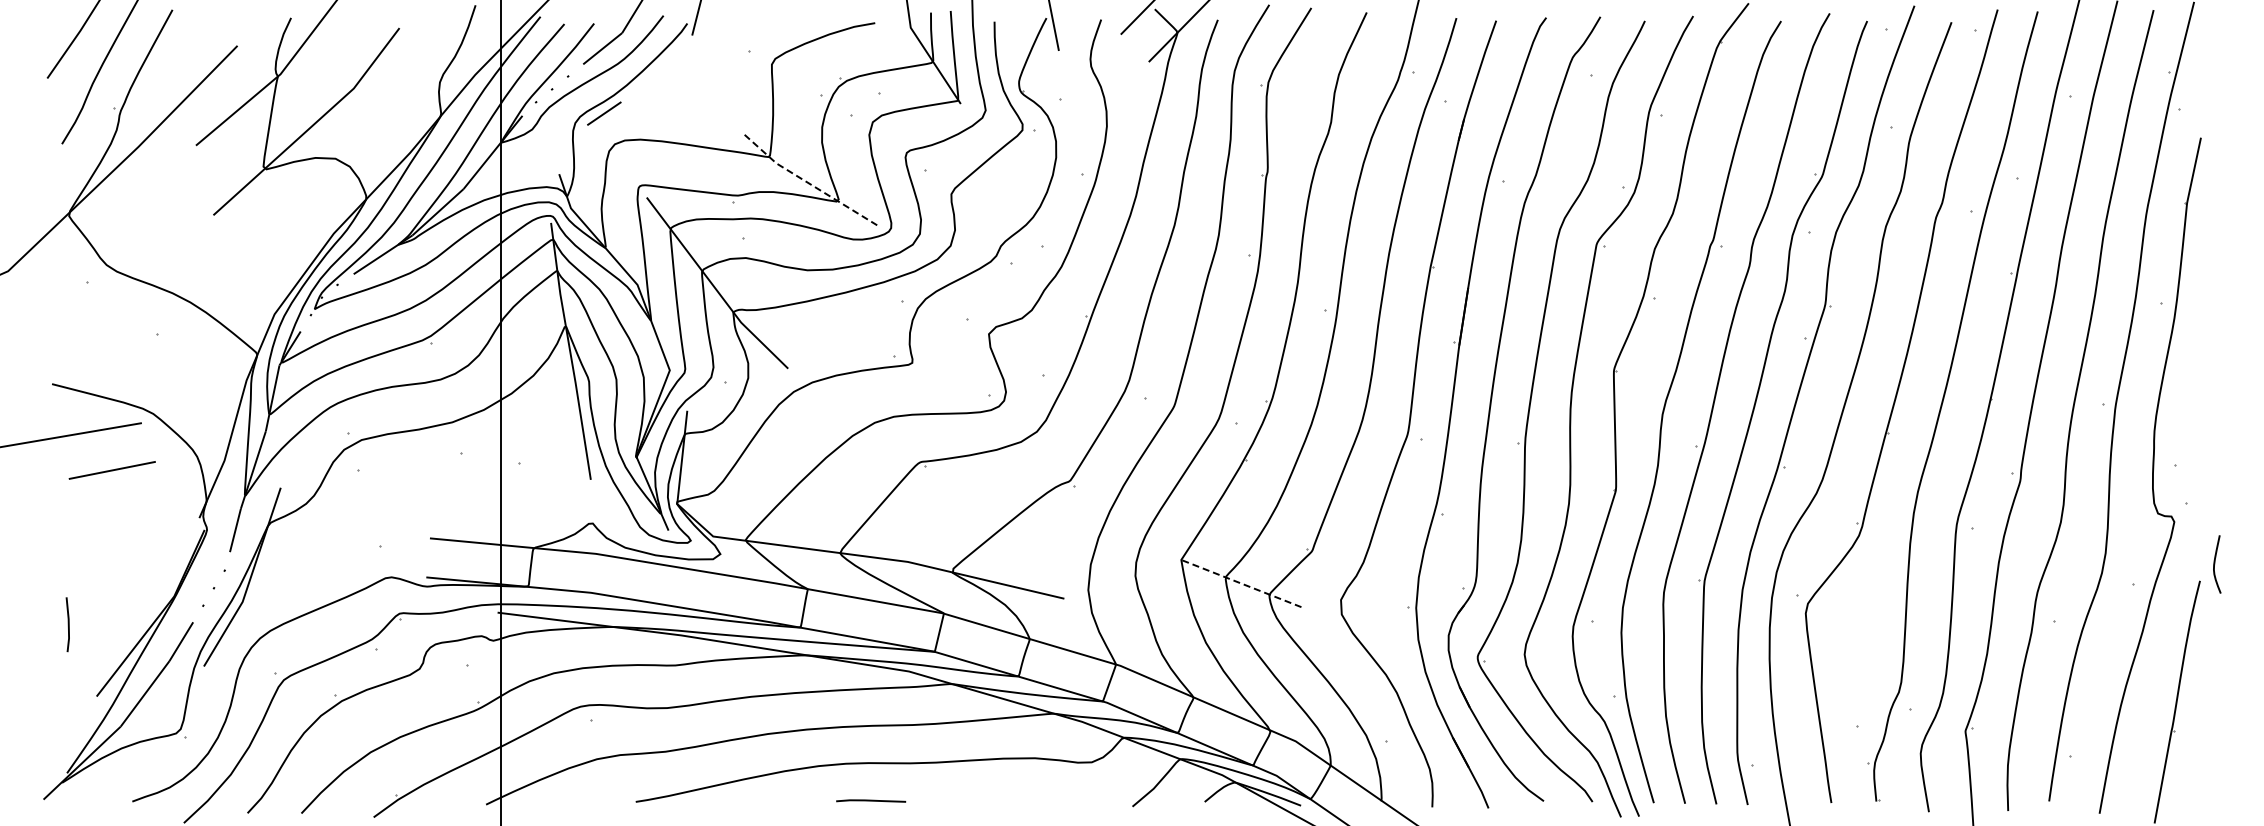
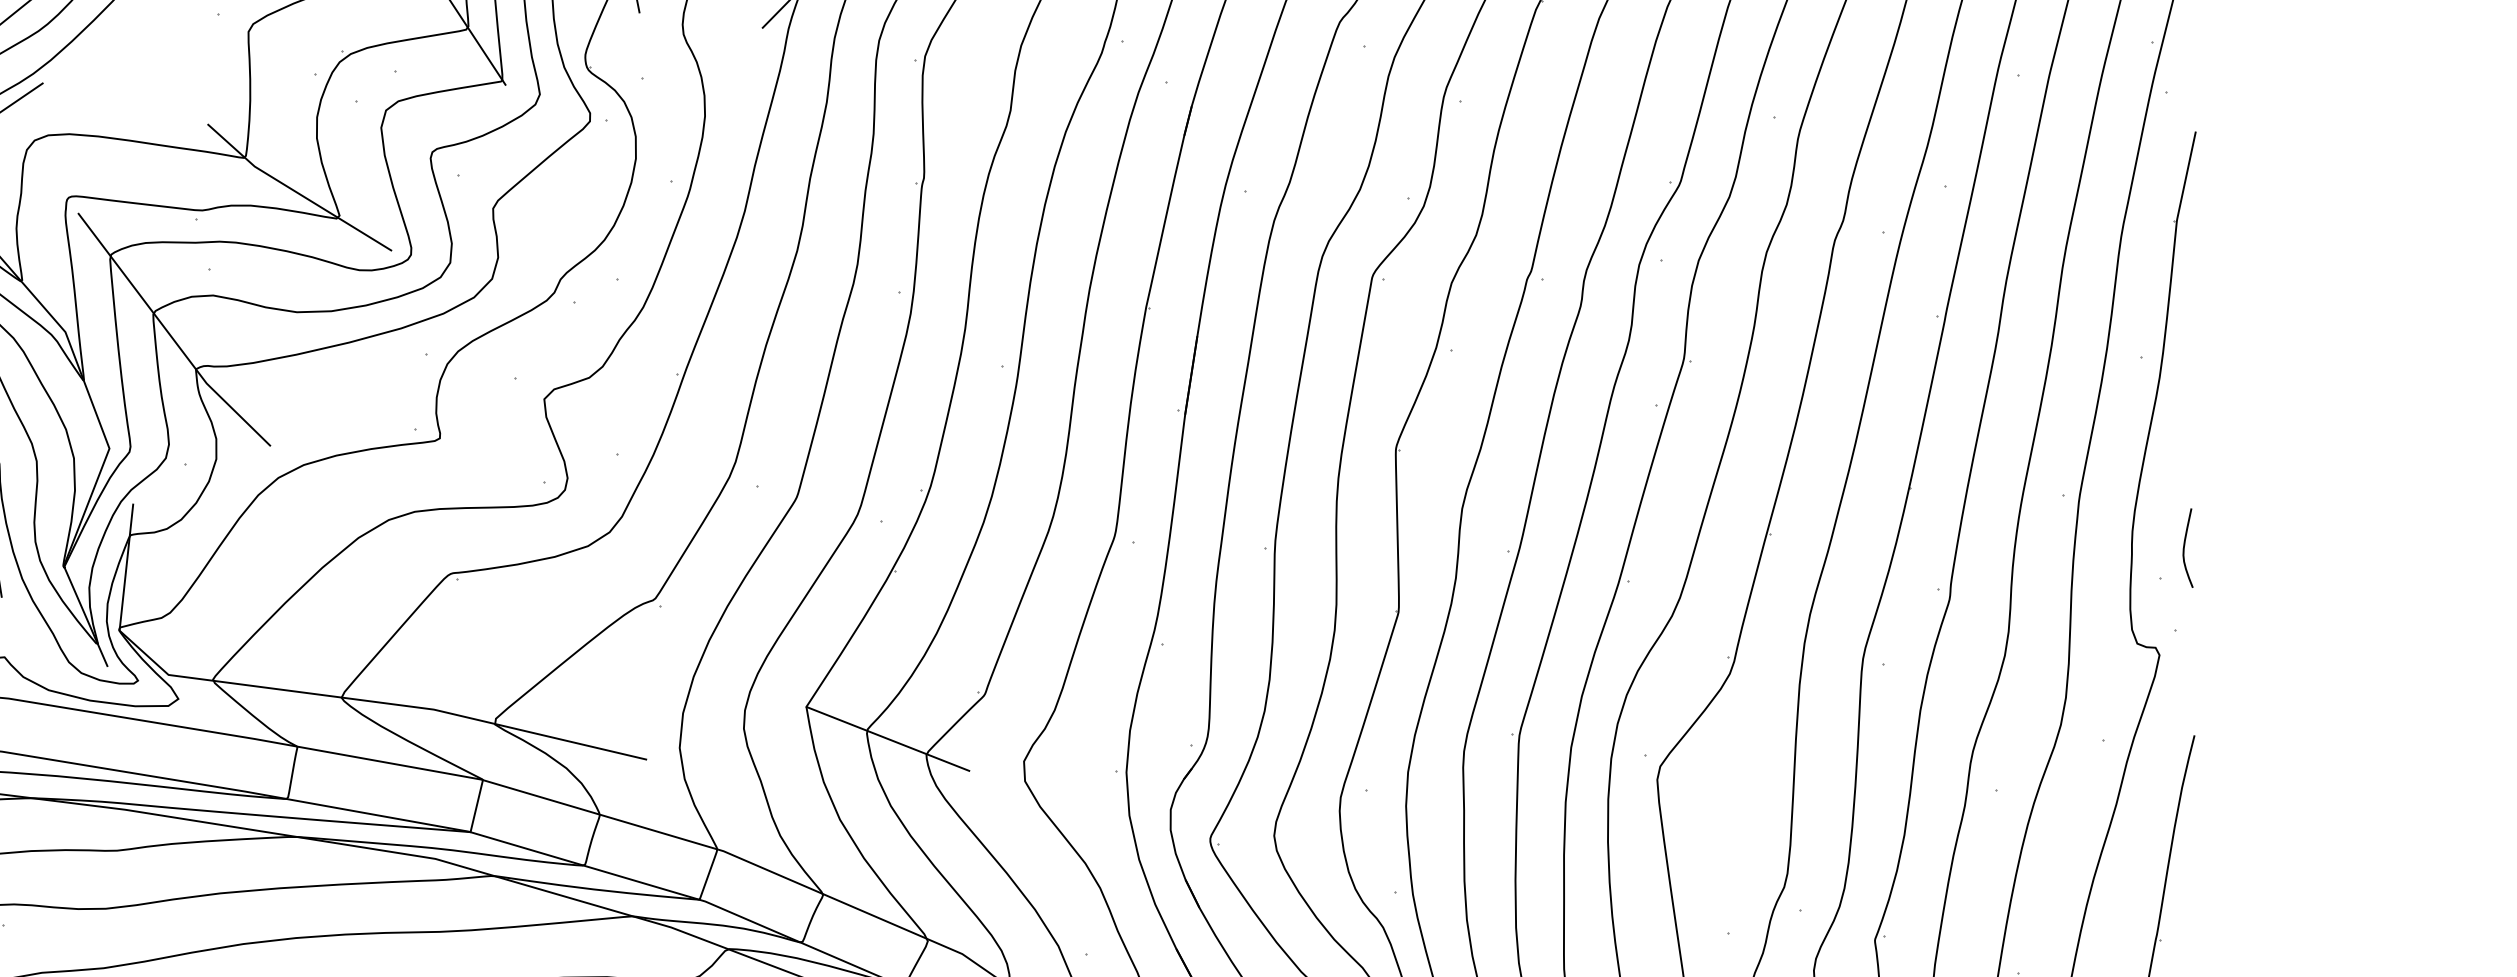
line: (806, 181) -> (295, 191), dashed -> solid
curve: (2215, 564) -> (2185, 548), moved
line: (1241, 583) -> (888, 738), dashed -> solid

